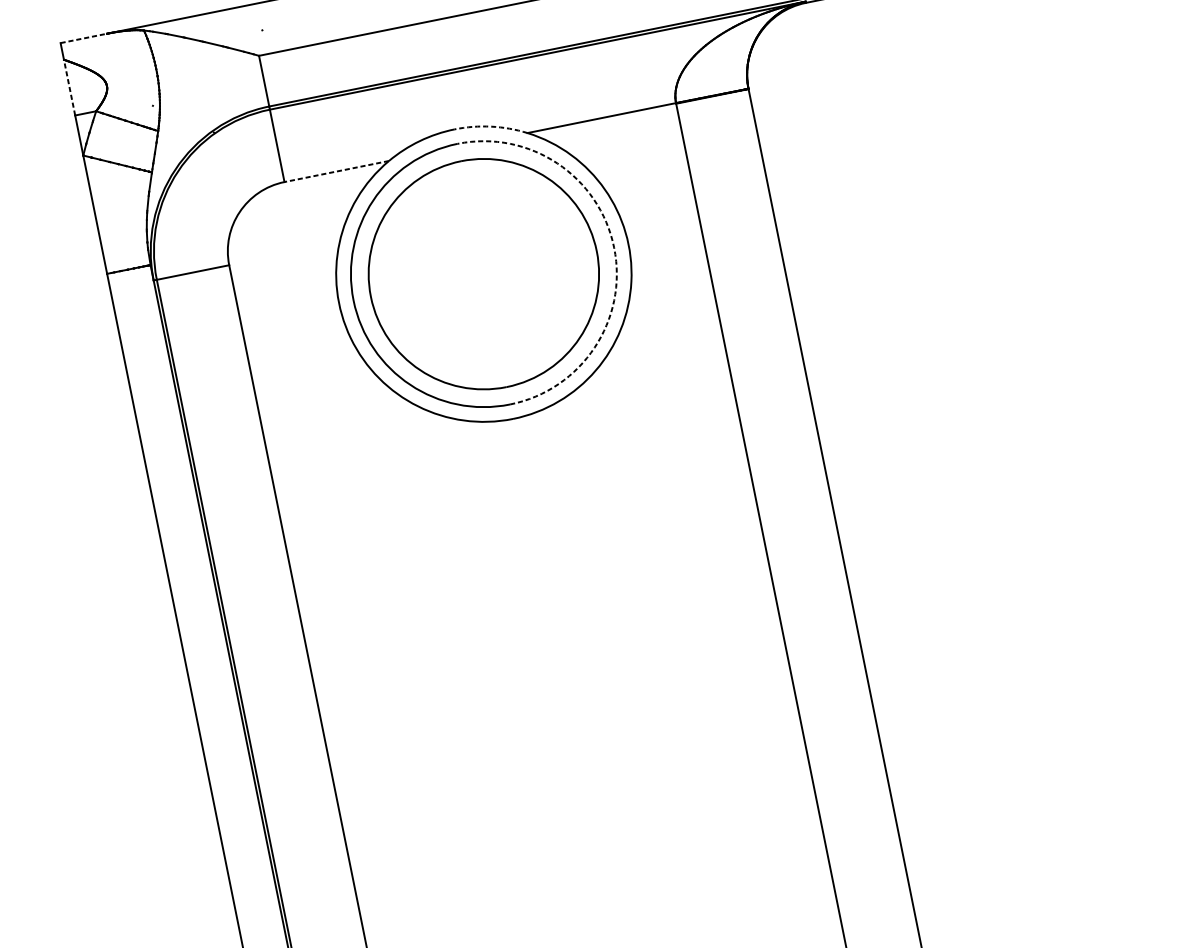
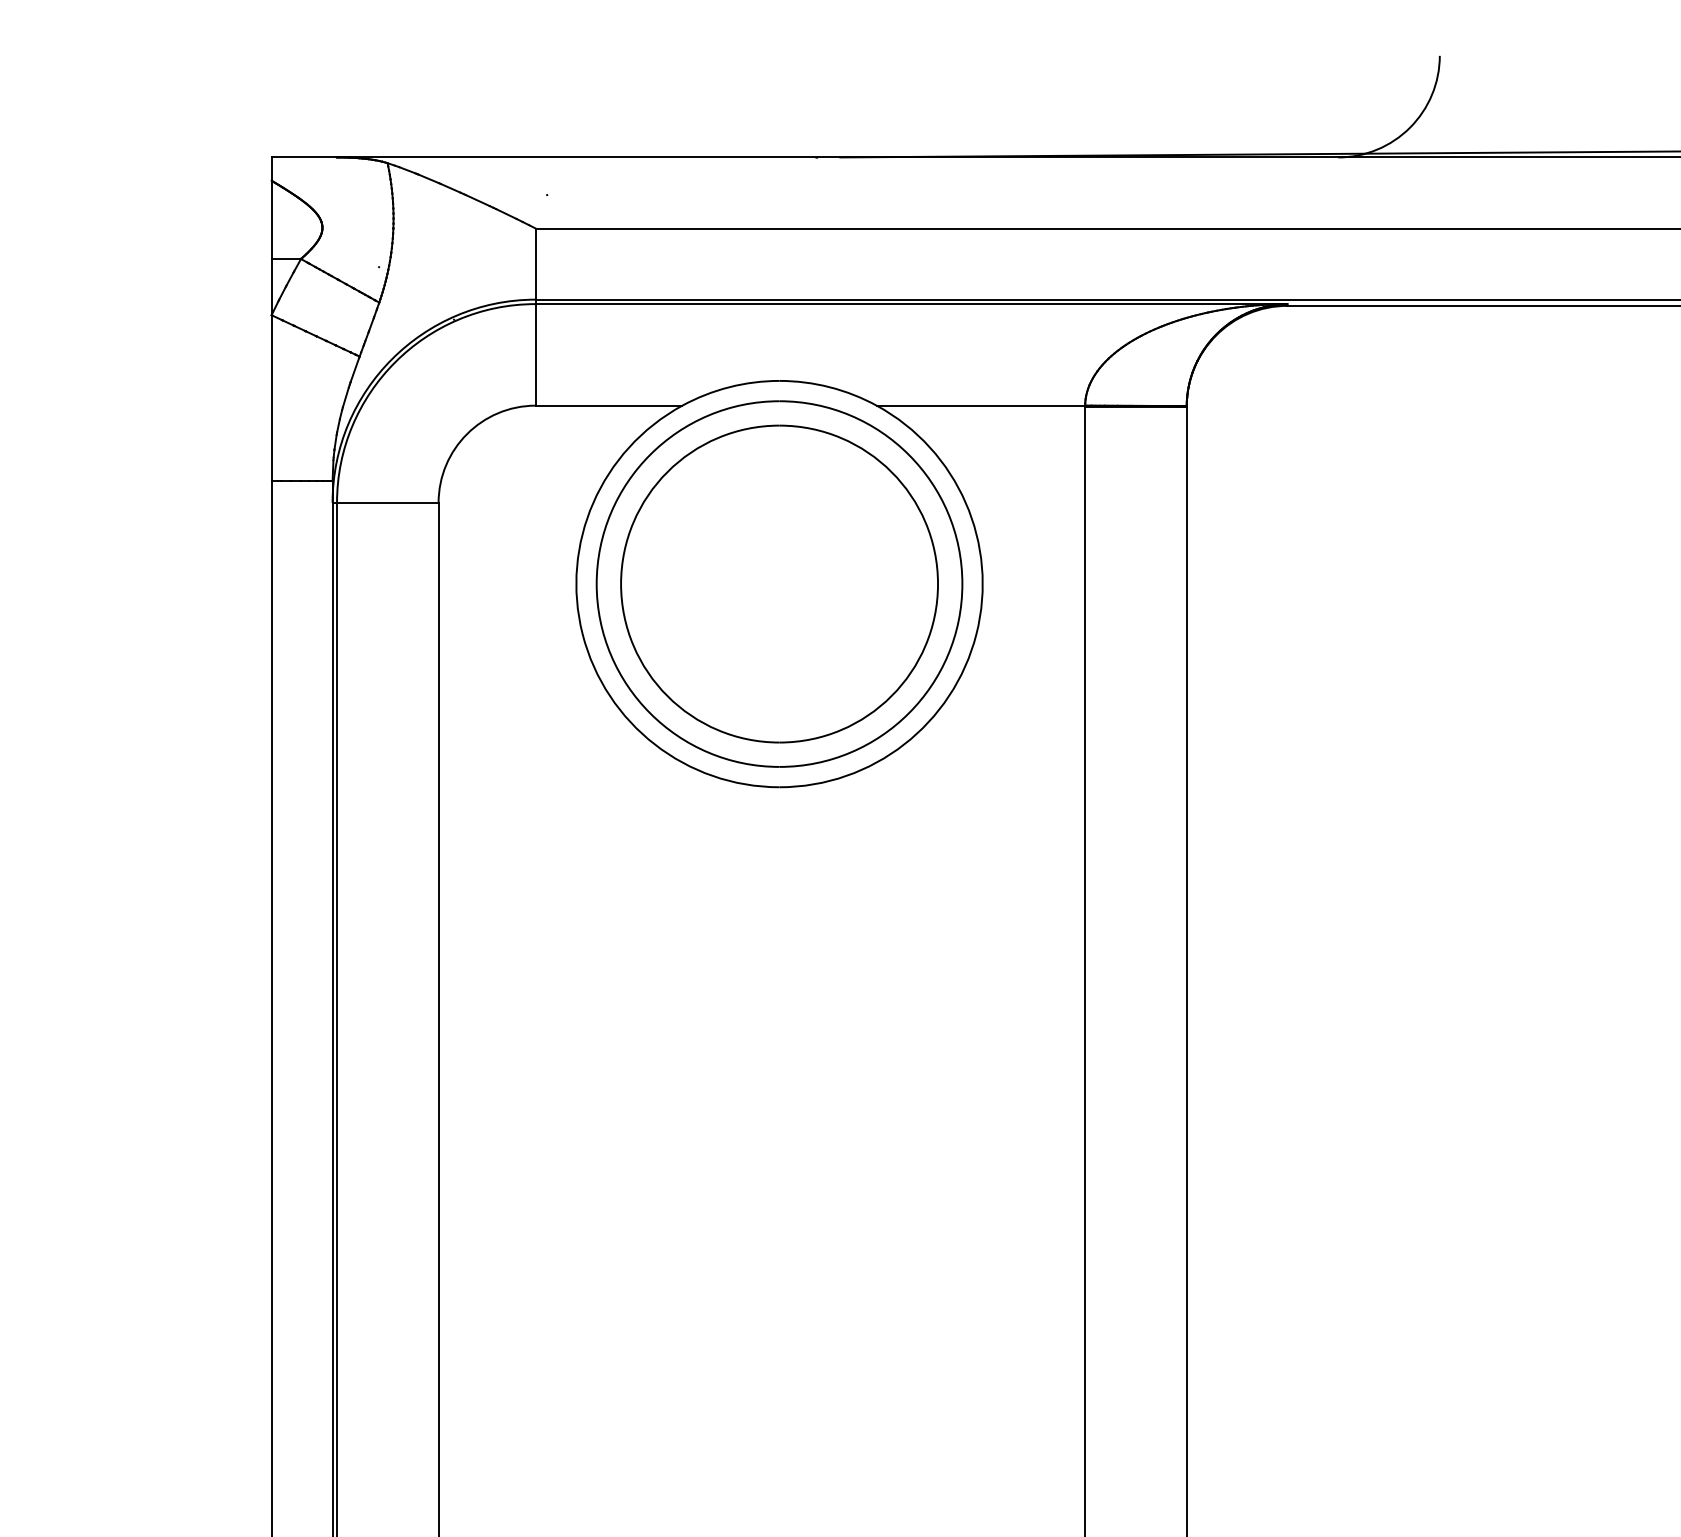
line: (84, 38) -> (304, 157), dashed -> solid
line: (69, 87) -> (271, 219), dashed -> solid
arc: (491, 126) -> (829, 387), dashed -> solid
line: (336, 171) -> (608, 405), dashed -> solid
arc: (614, 248) -> (962, 584), dashed -> solid

